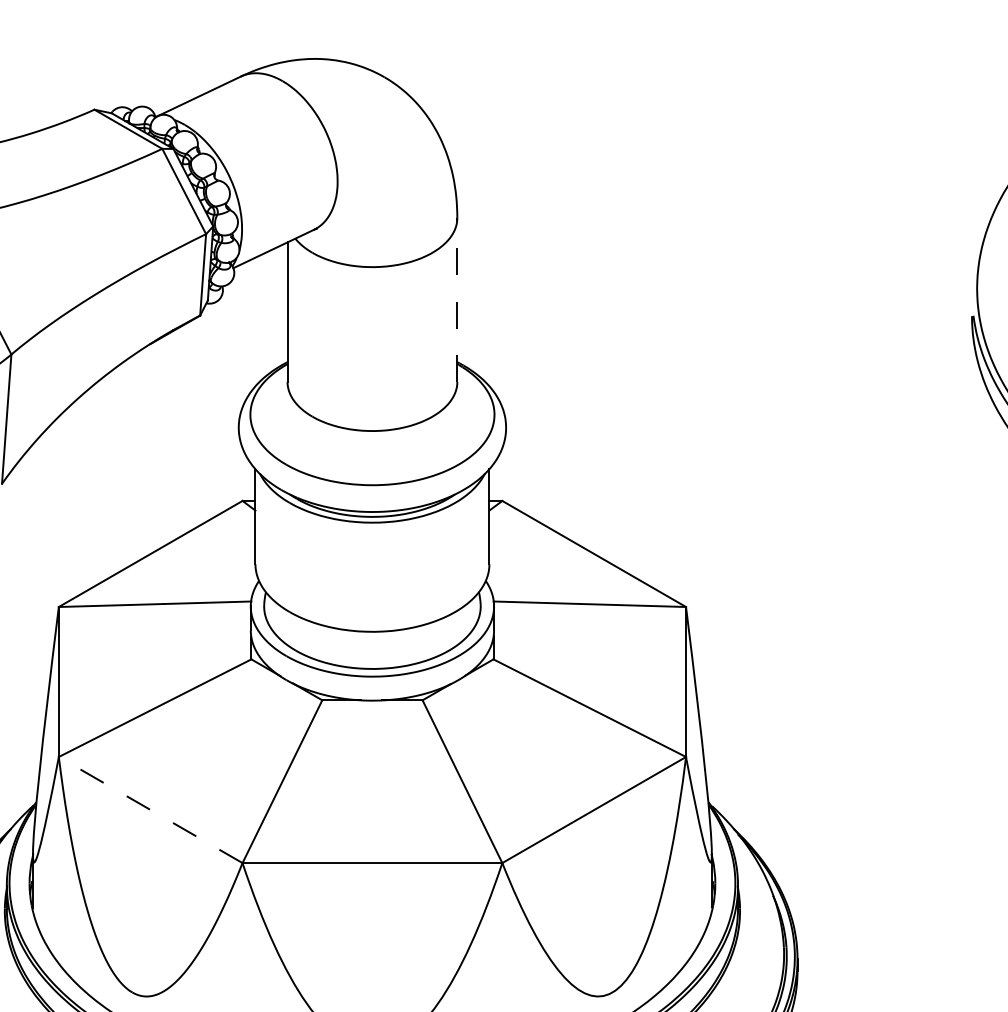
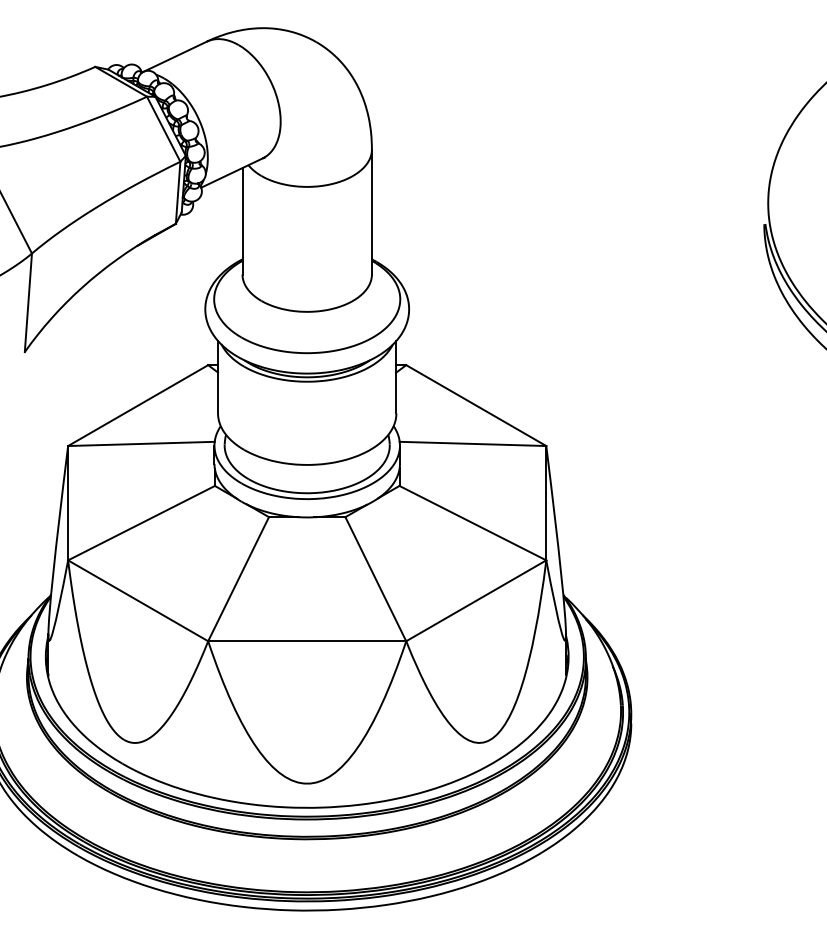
line: (456, 299) -> (371, 211), dashed -> solid
line: (151, 809) -> (138, 600), dashed -> solid

